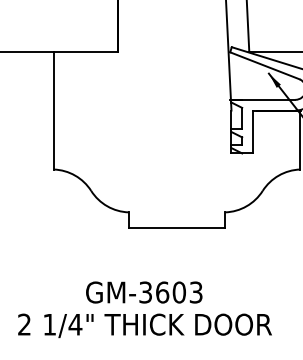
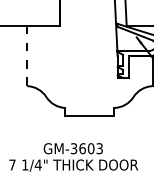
line: (54, 111) -> (27, 56), solid -> dashed
text: (24, 323) -> (12, 164), 2 -> 7

